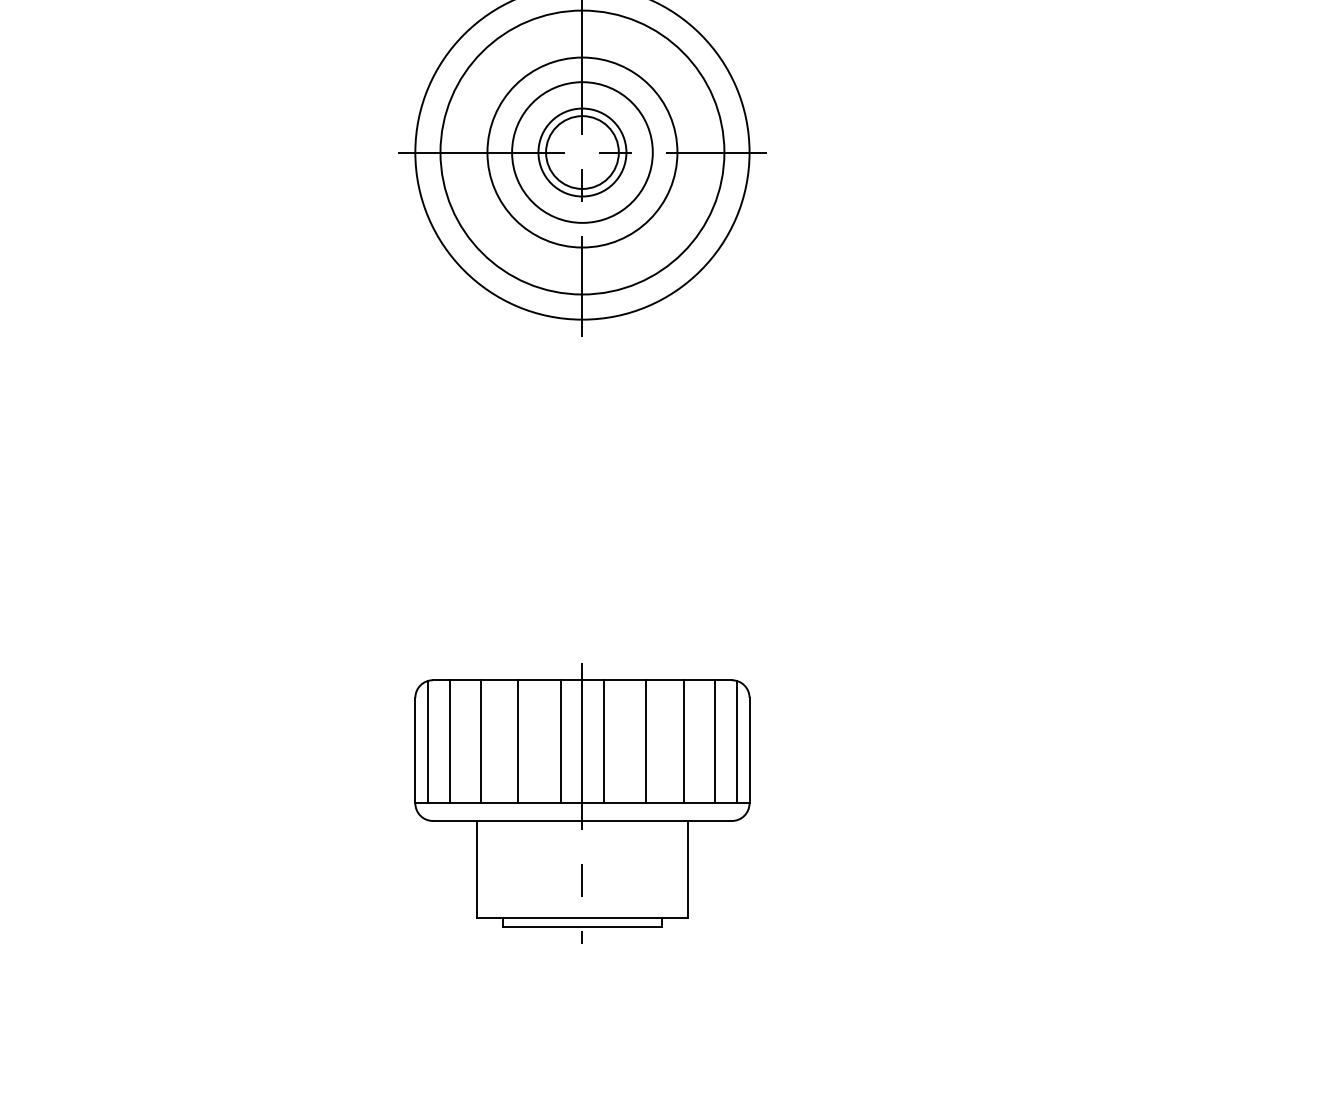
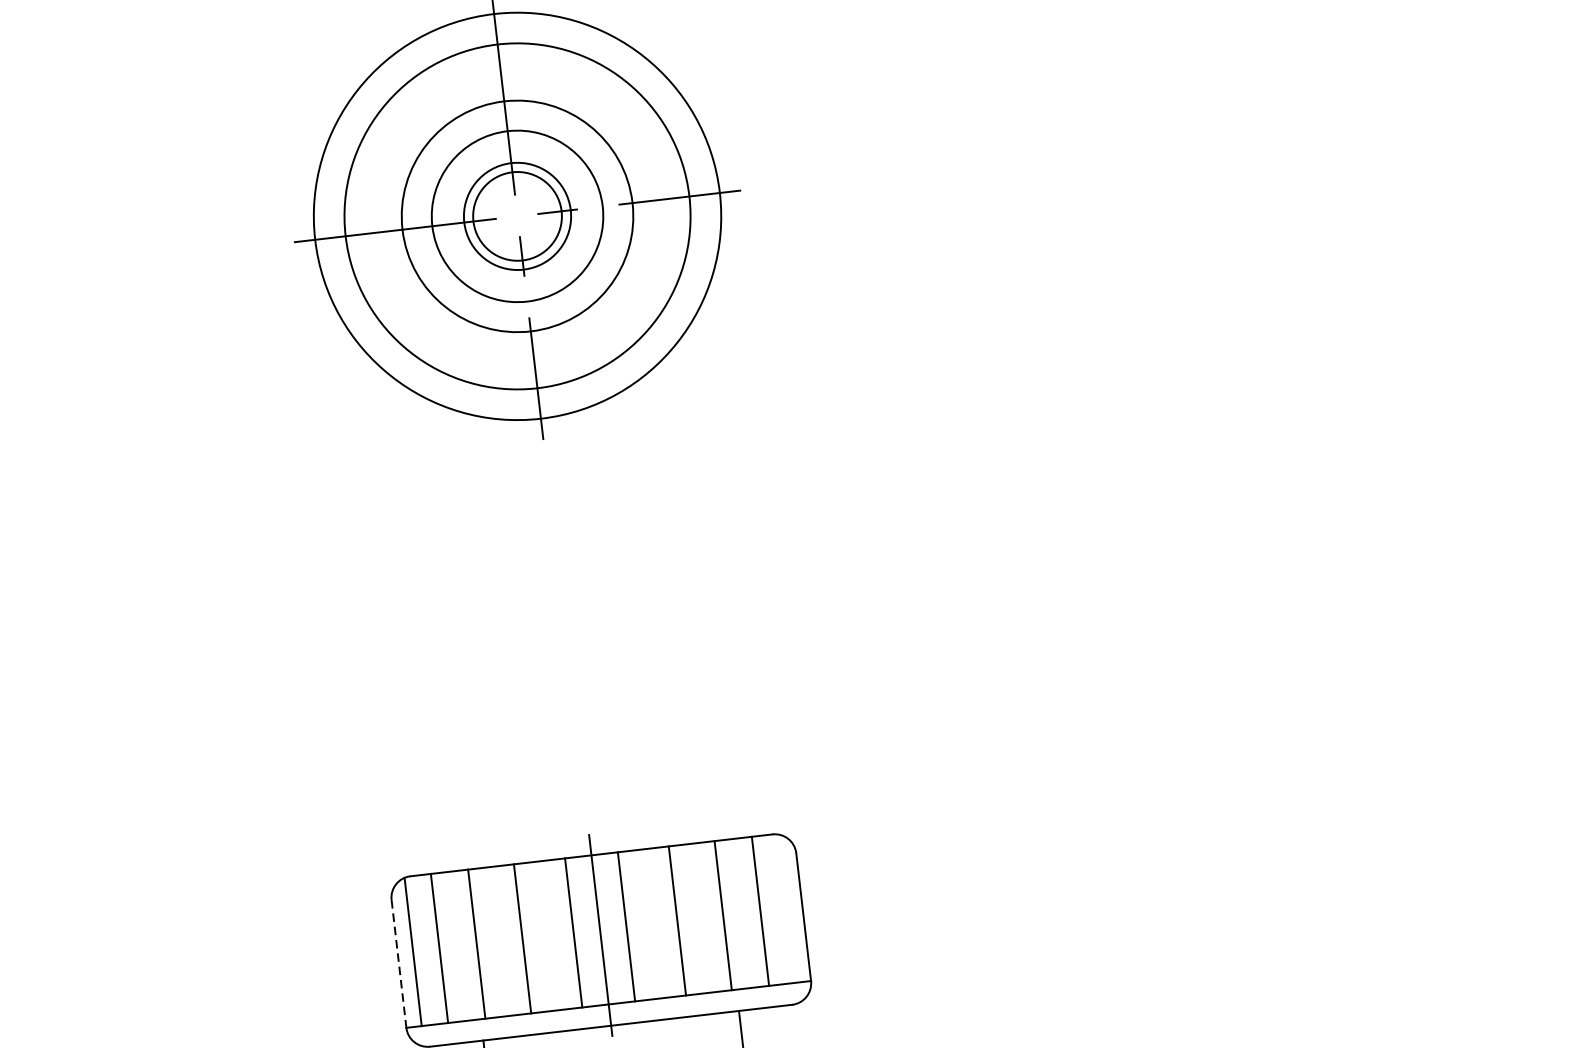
line: (736, 741) -> (786, 907), removed
line: (415, 750) -> (399, 963), solid -> dashed

